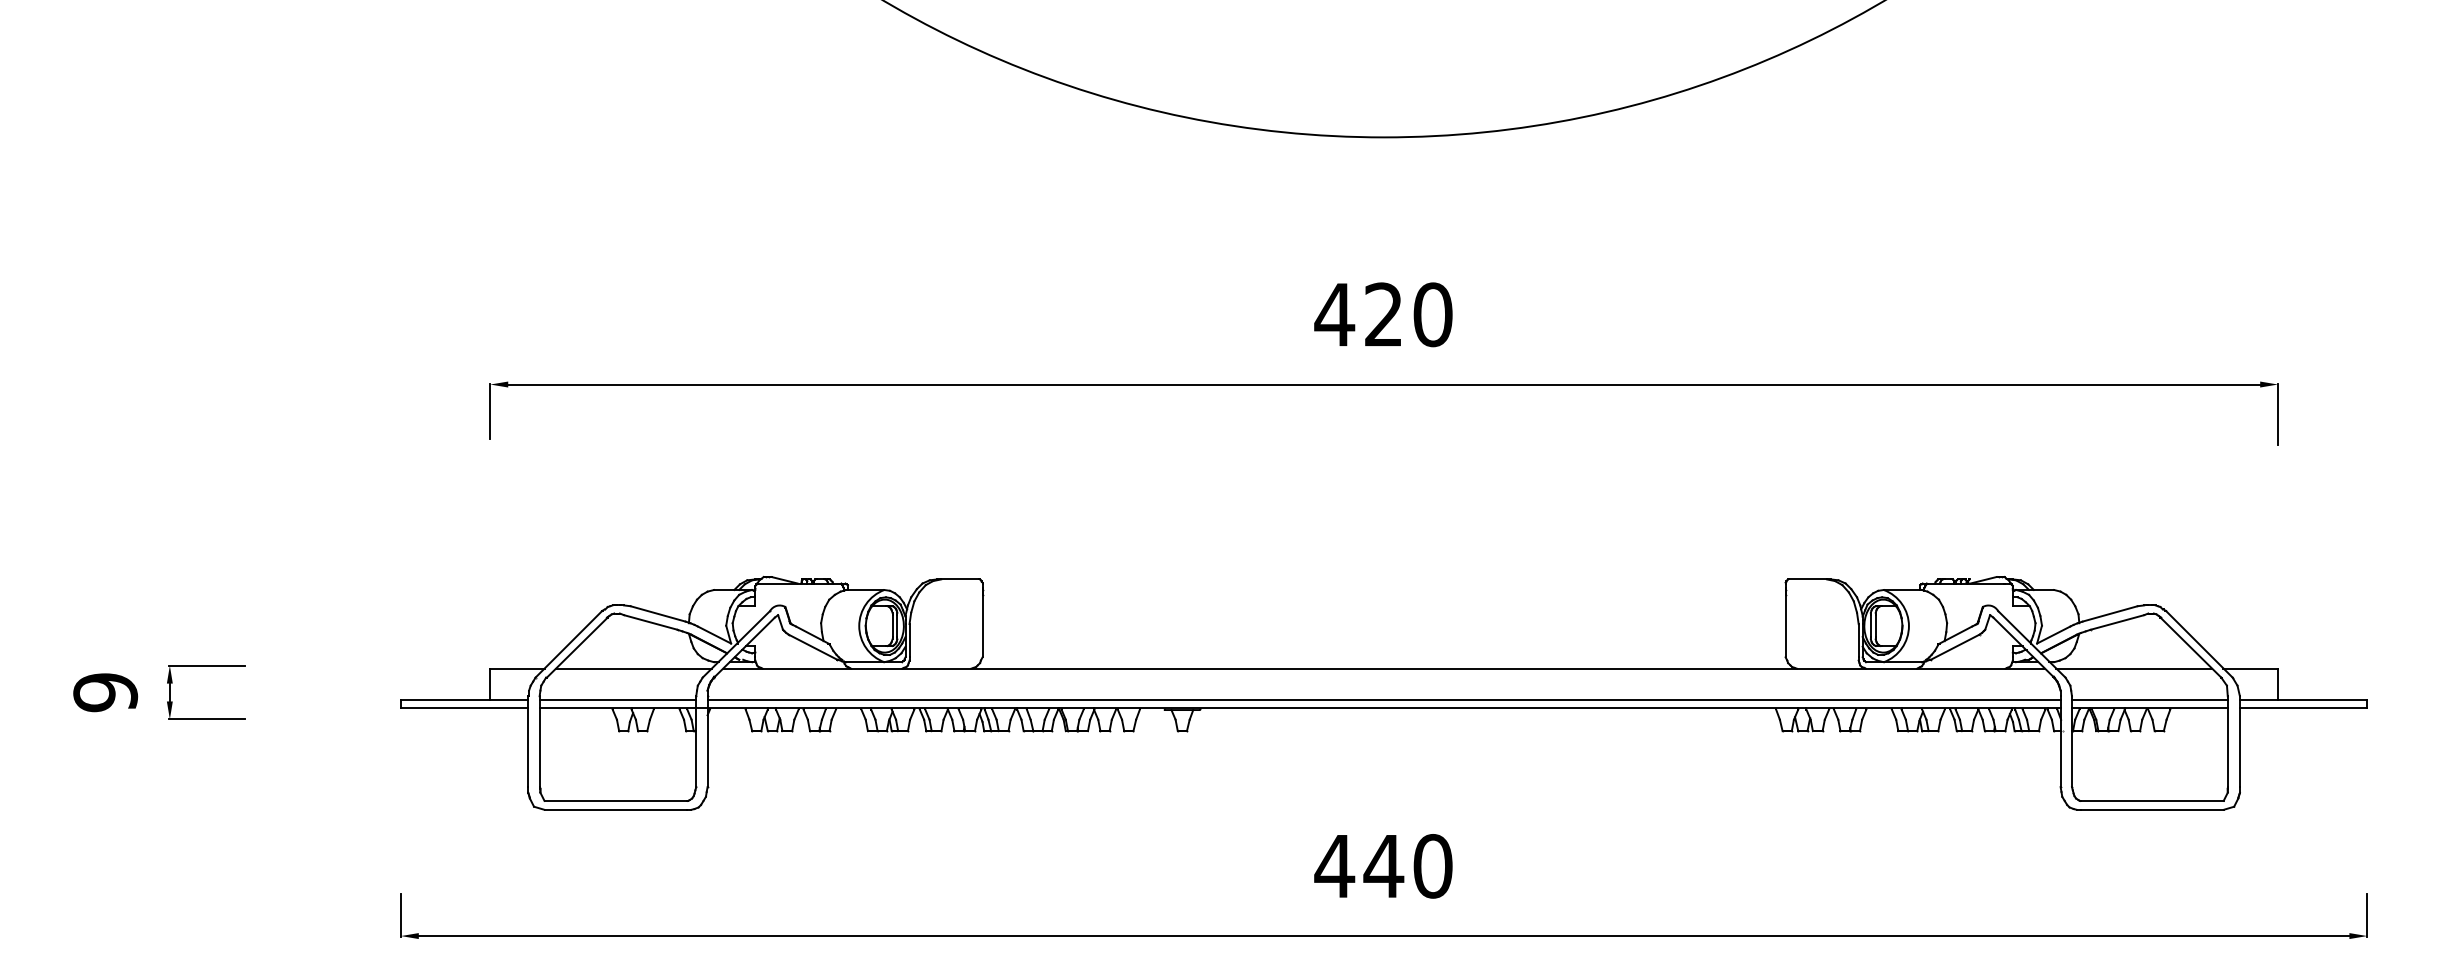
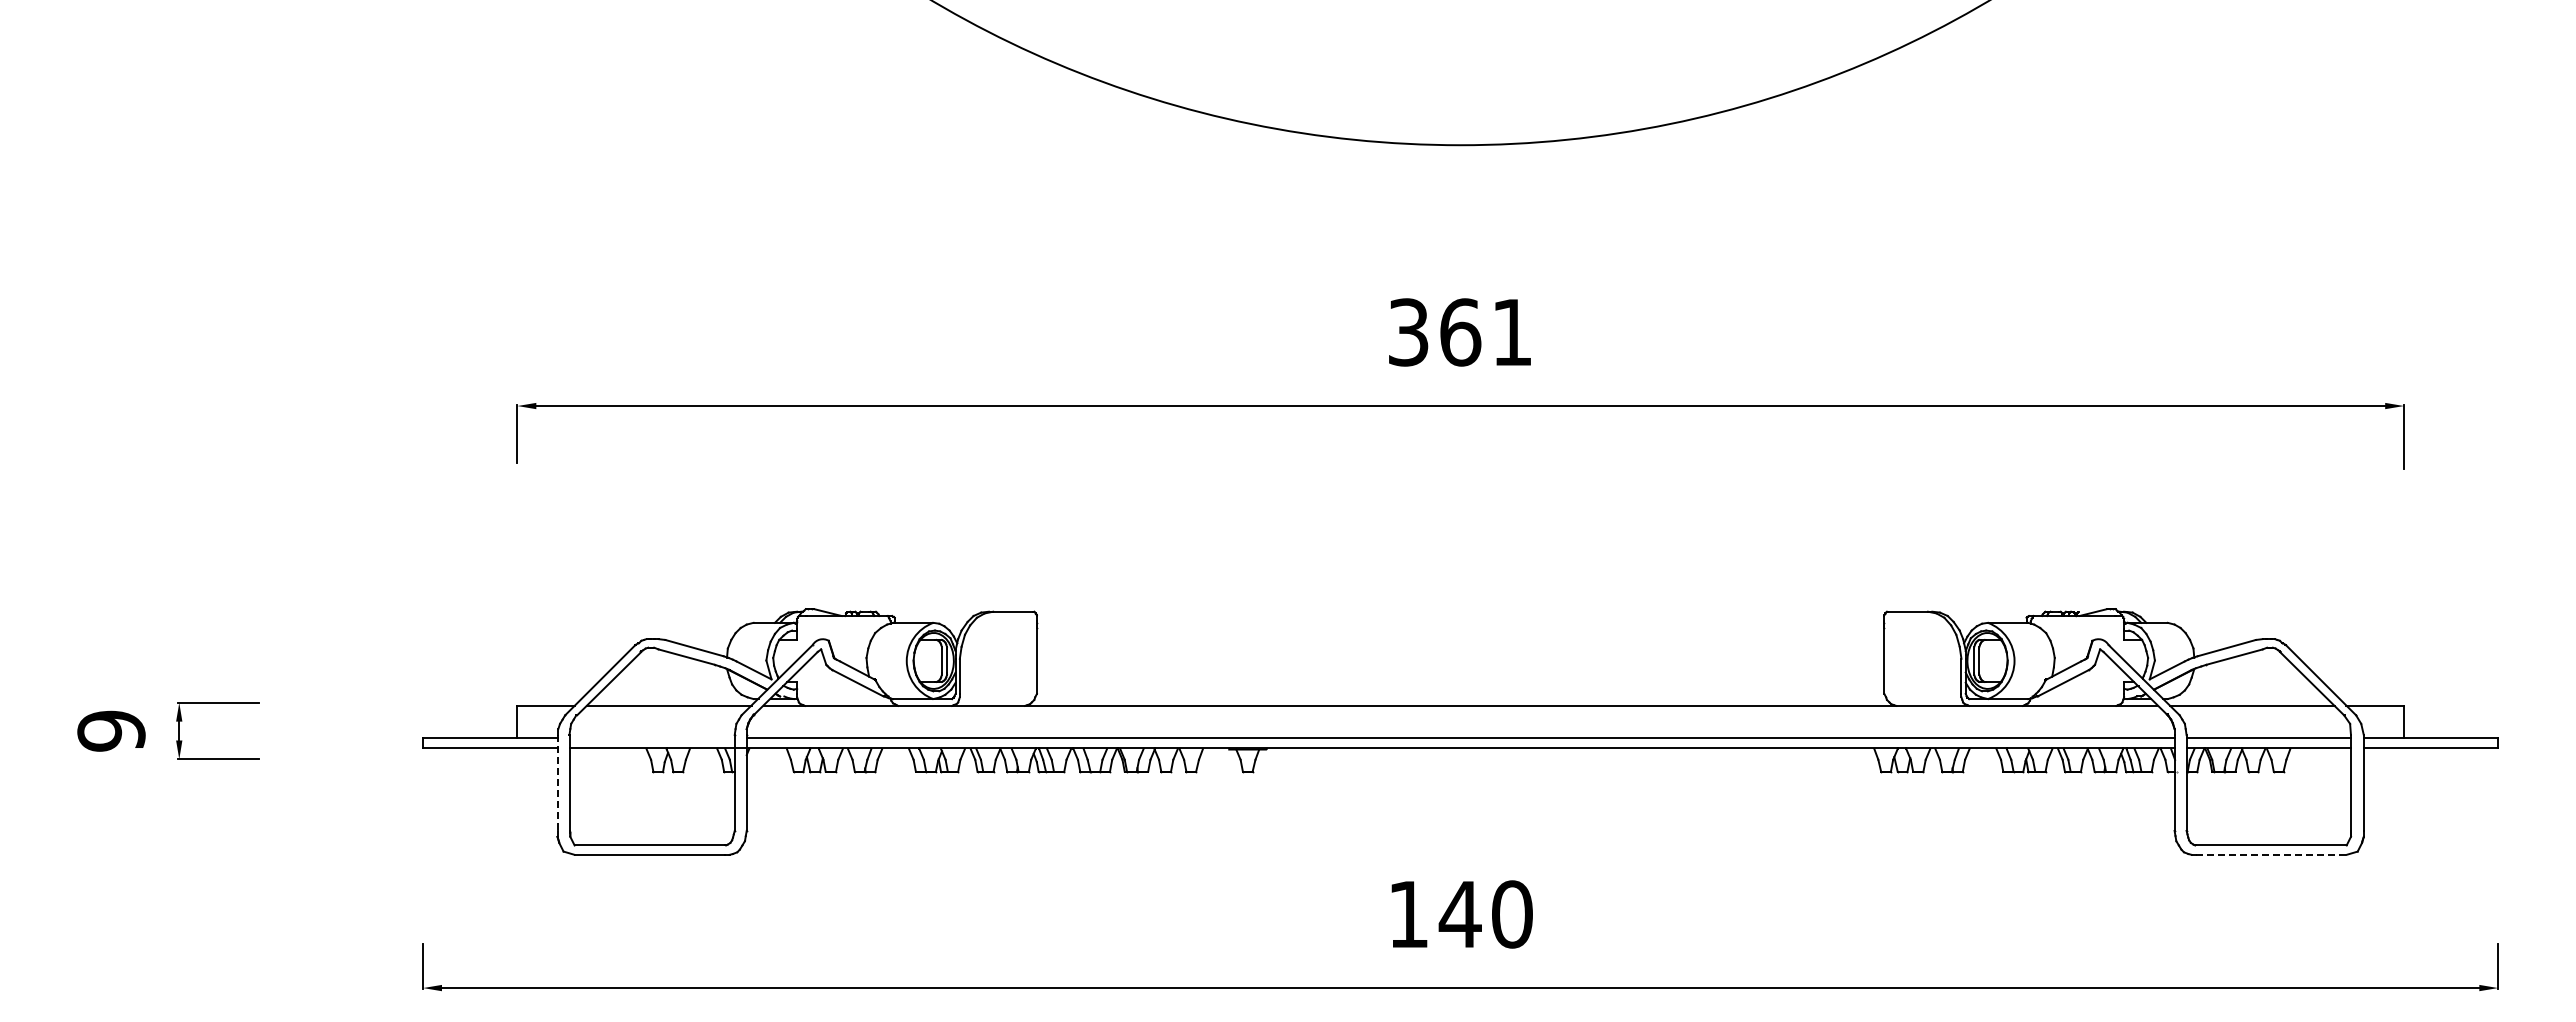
text: (1383, 314) -> (1459, 332), 420 -> 361
line: (618, 699) -> (652, 738), removed
line: (528, 741) -> (557, 782), solid -> dashed
line: (2152, 809) -> (2271, 854), solid -> dashed
text: (1334, 866) -> (1408, 914), 440 -> 140

